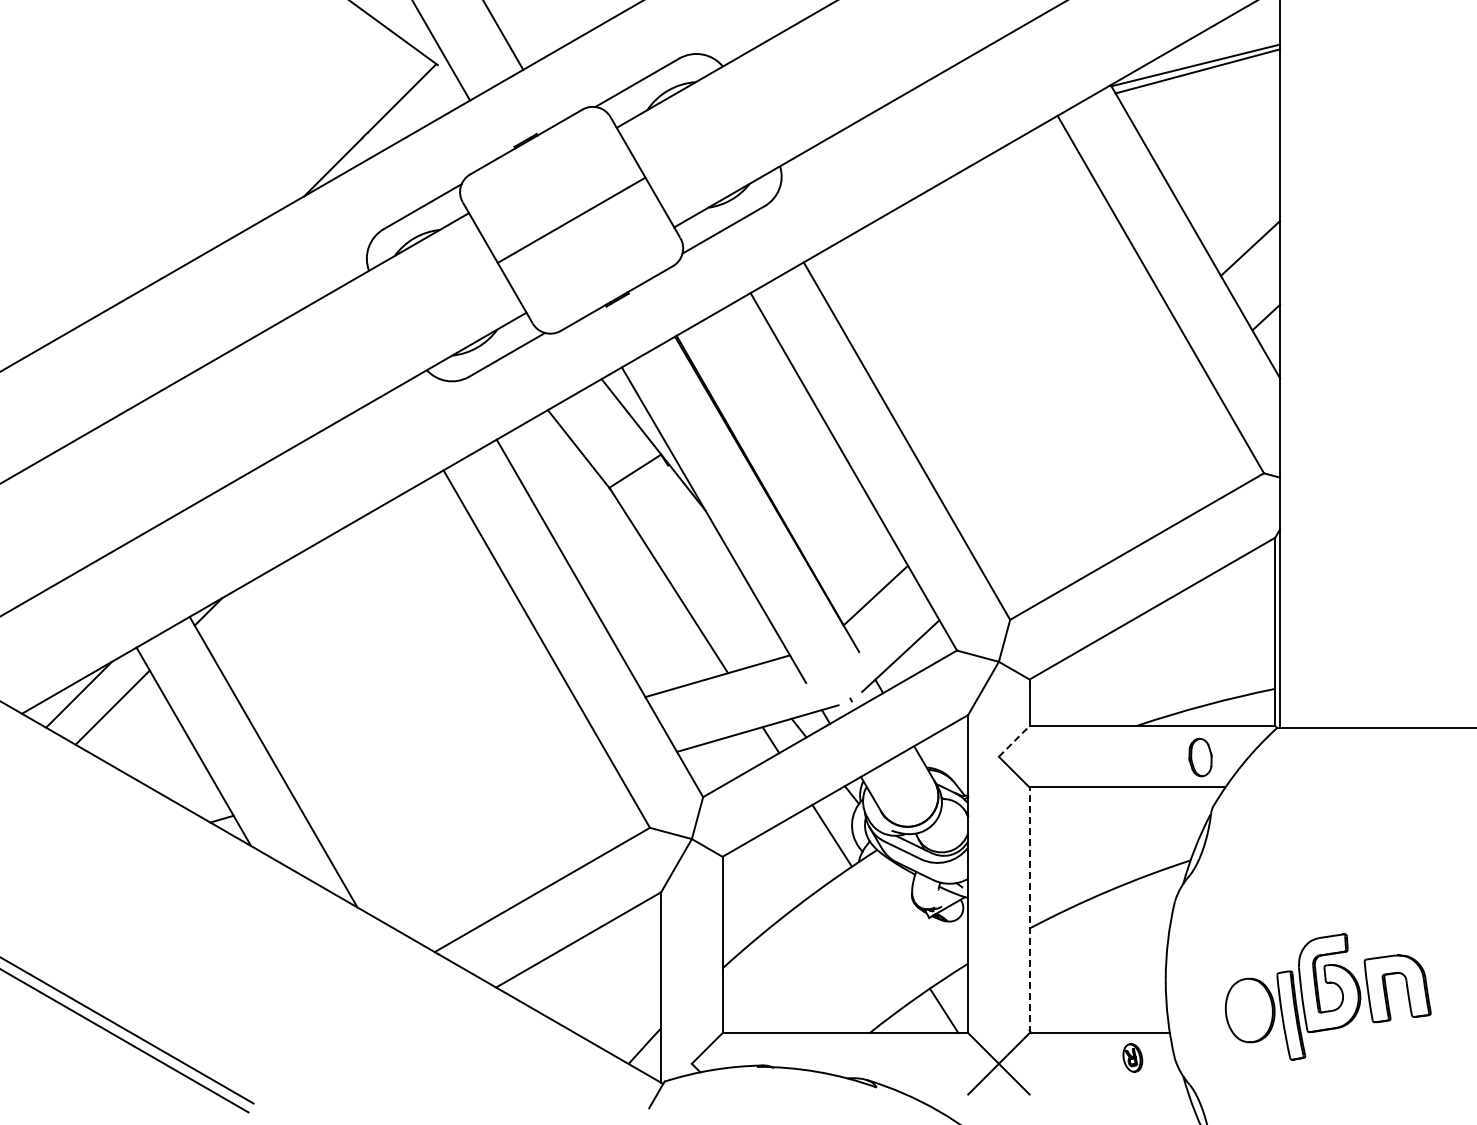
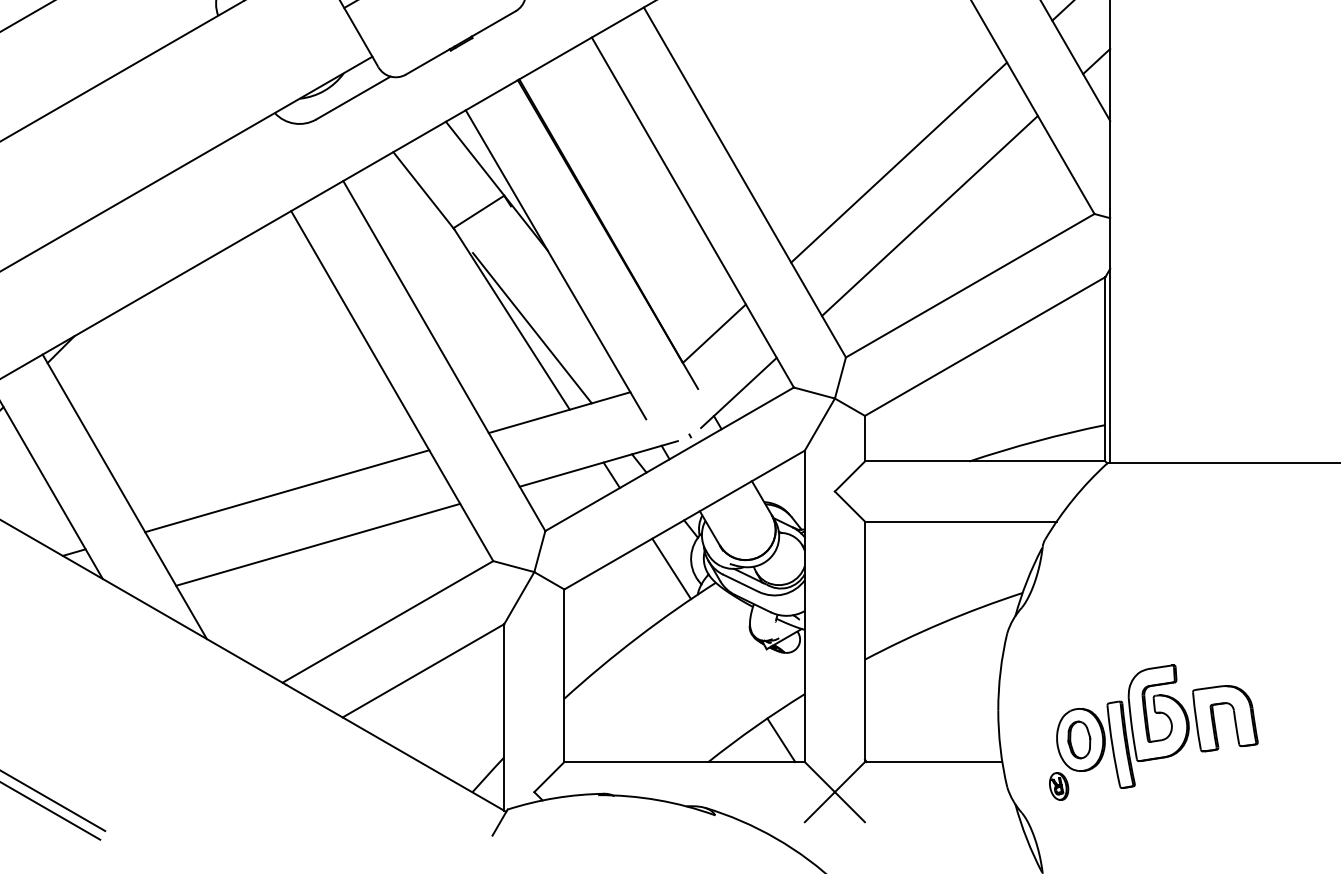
line: (1064, 420) -> (899, 162), added
line: (1095, 475) -> (929, 216), added
line: (689, 589) -> (531, 327), added
line: (1014, 741) -> (850, 476), dashed -> solid
line: (439, 756) -> (287, 491), added
part: (1200, 757) -> (1079, 739), moved
line: (471, 811) -> (318, 545), added
line: (1029, 910) -> (864, 642), dashed -> solid
part: (1132, 1057) -> (1058, 785), moved

